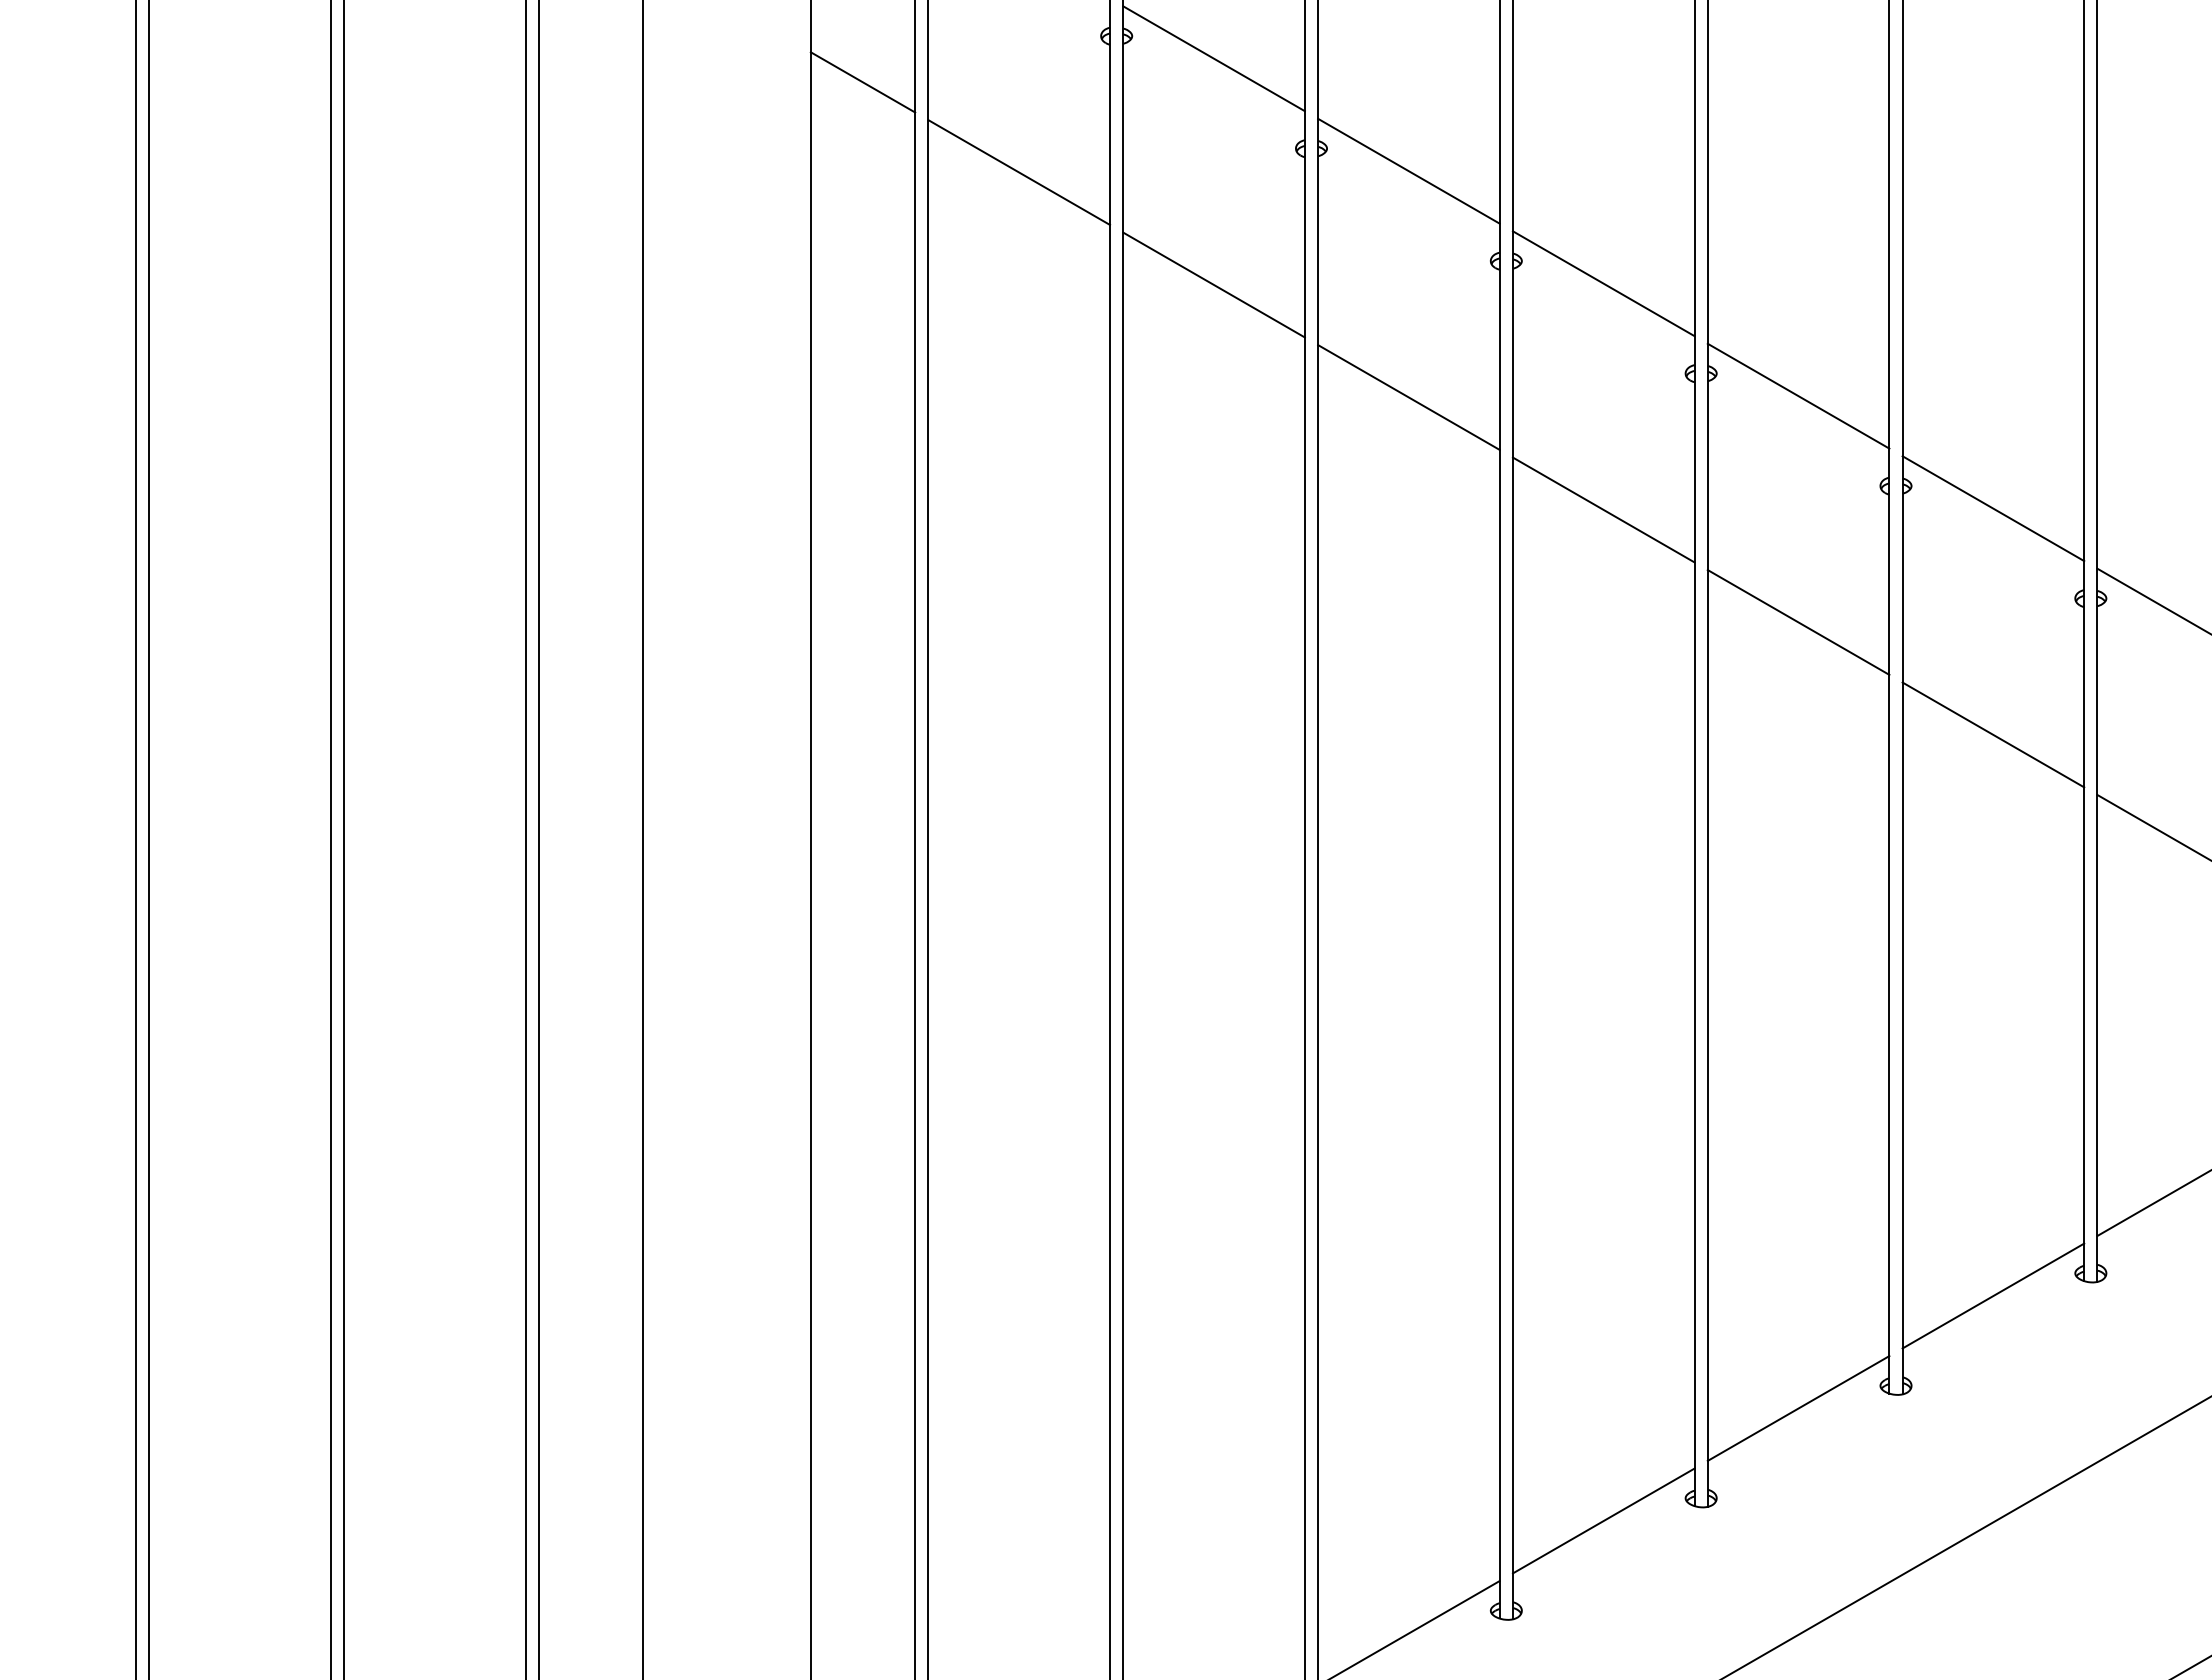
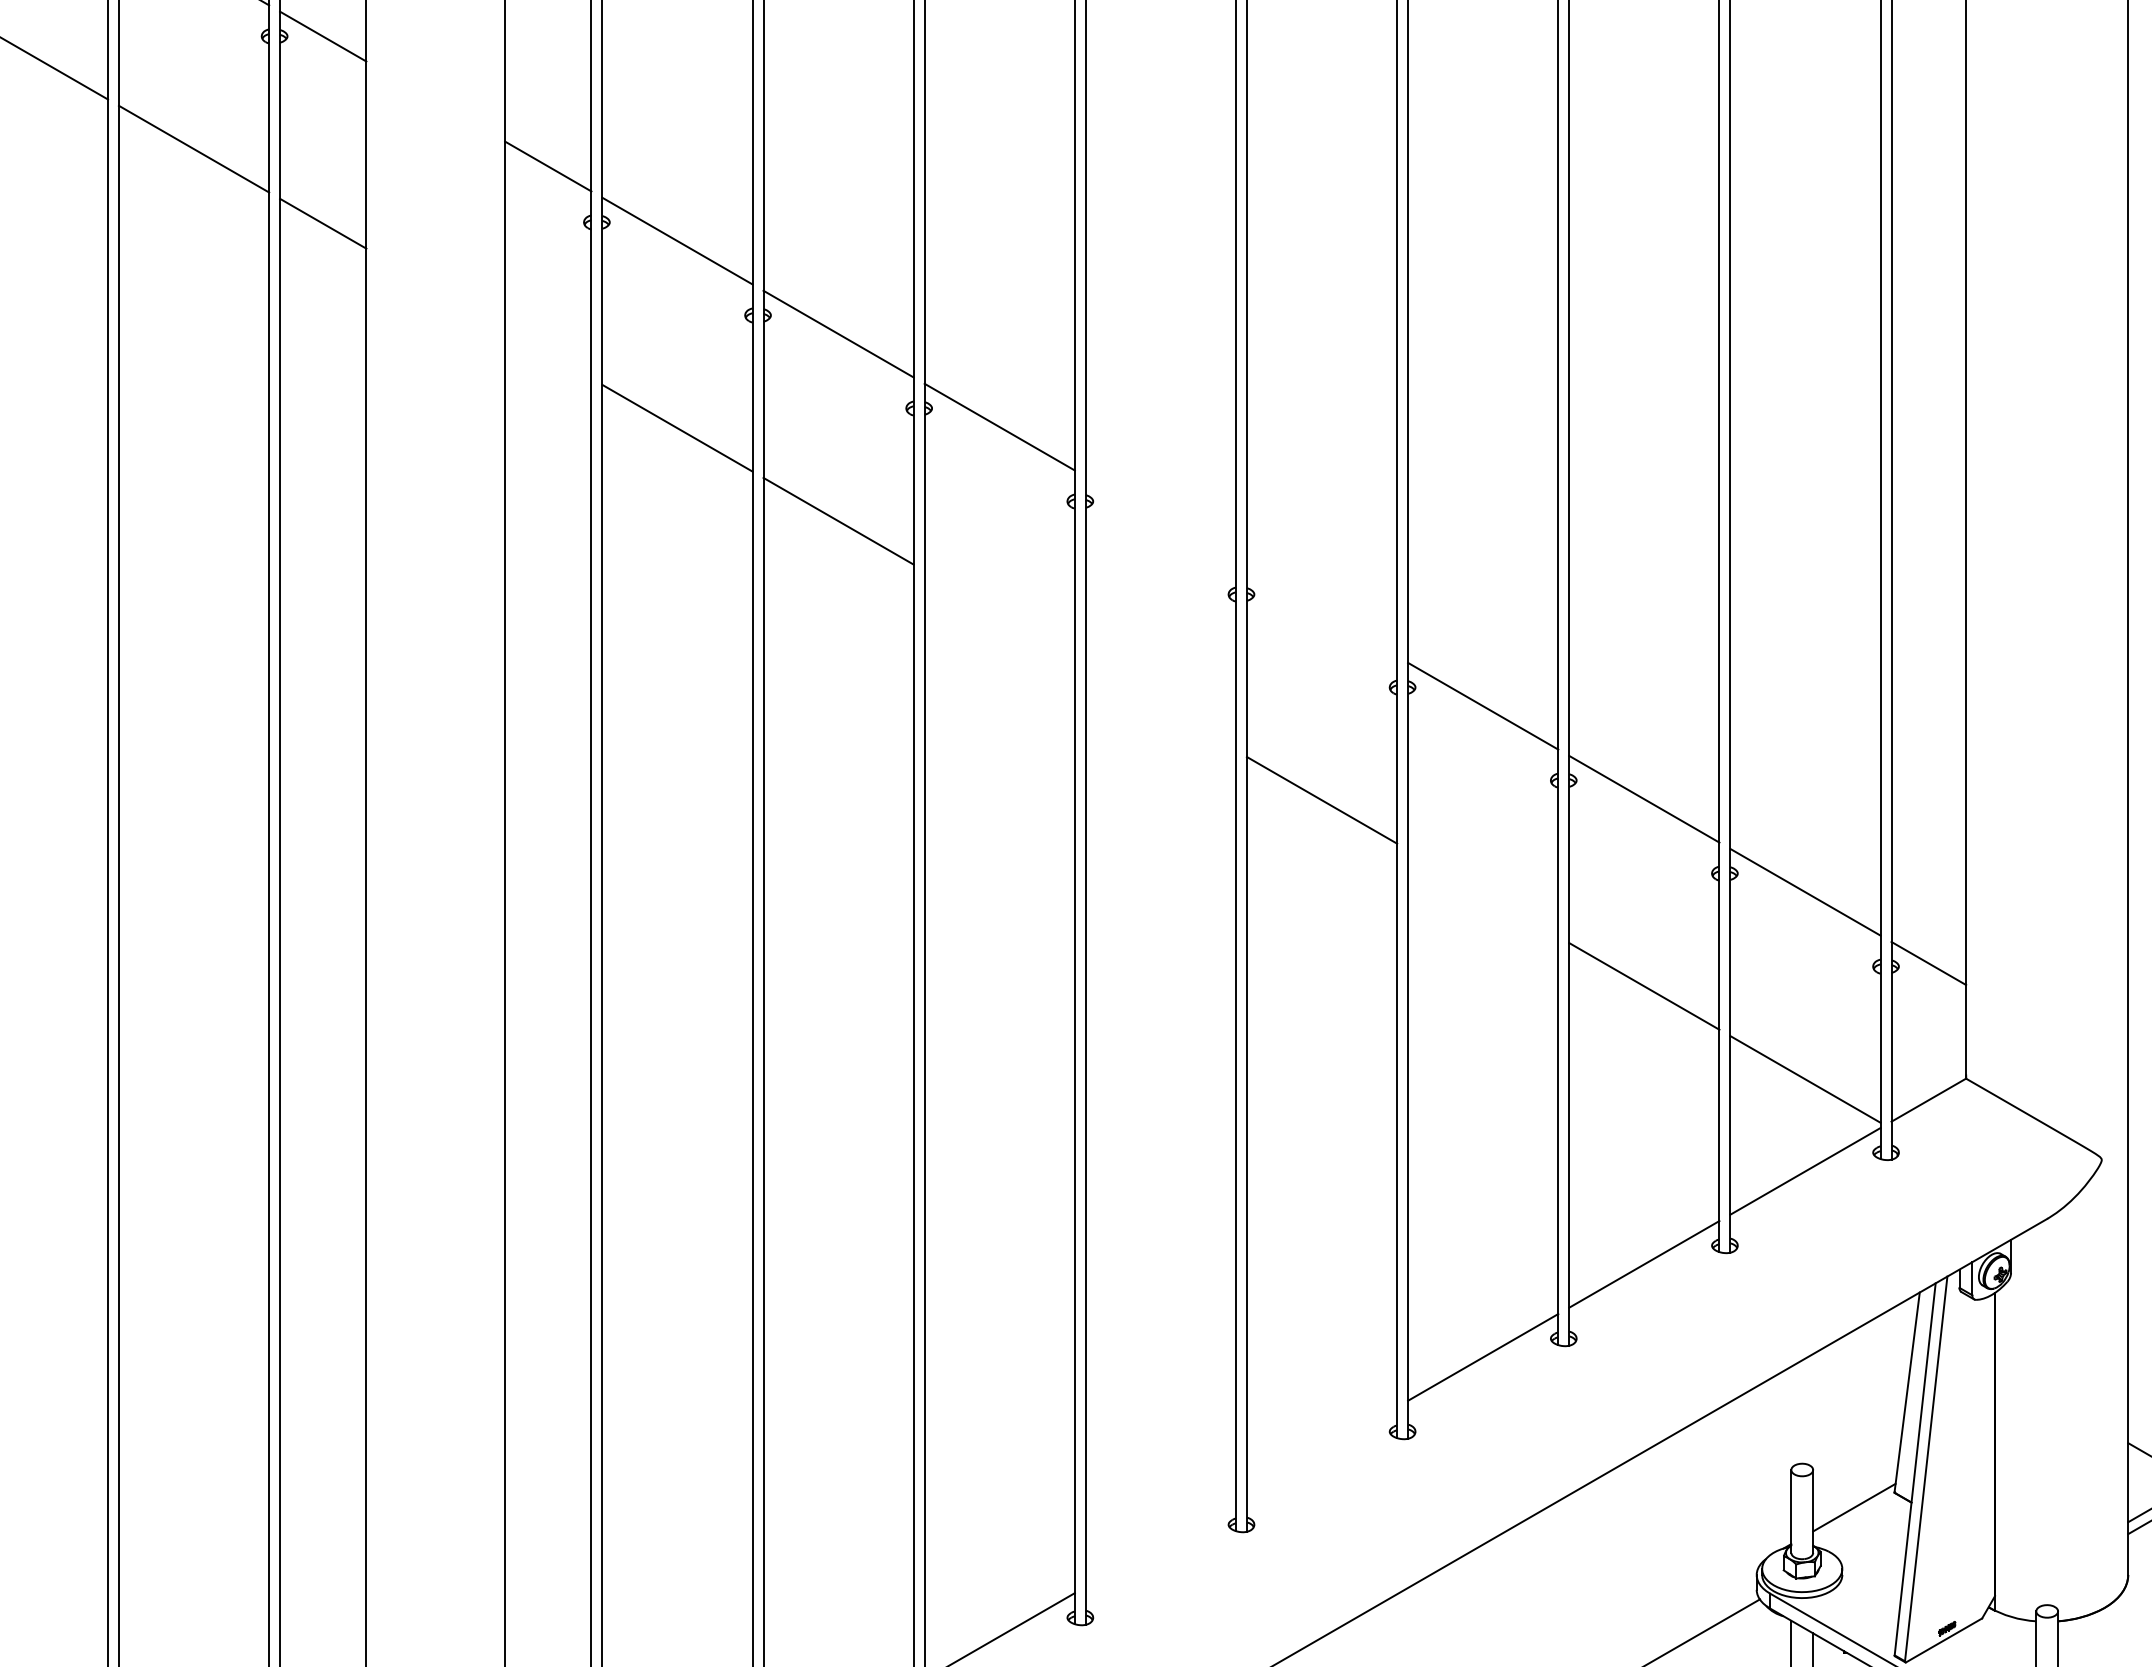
line: (863, 82) -> (548, 353), removed
line: (1603, 282) -> (1160, 519), removed
line: (1797, 395) -> (1321, 612), removed
line: (1408, 396) -> (999, 613), removed
line: (1603, 508) -> (1160, 706), removed
line: (1993, 735) -> (1483, 893), removed
line: (1797, 1408) -> (1321, 1450), removed
line: (1603, 1521) -> (1160, 1543), removed

